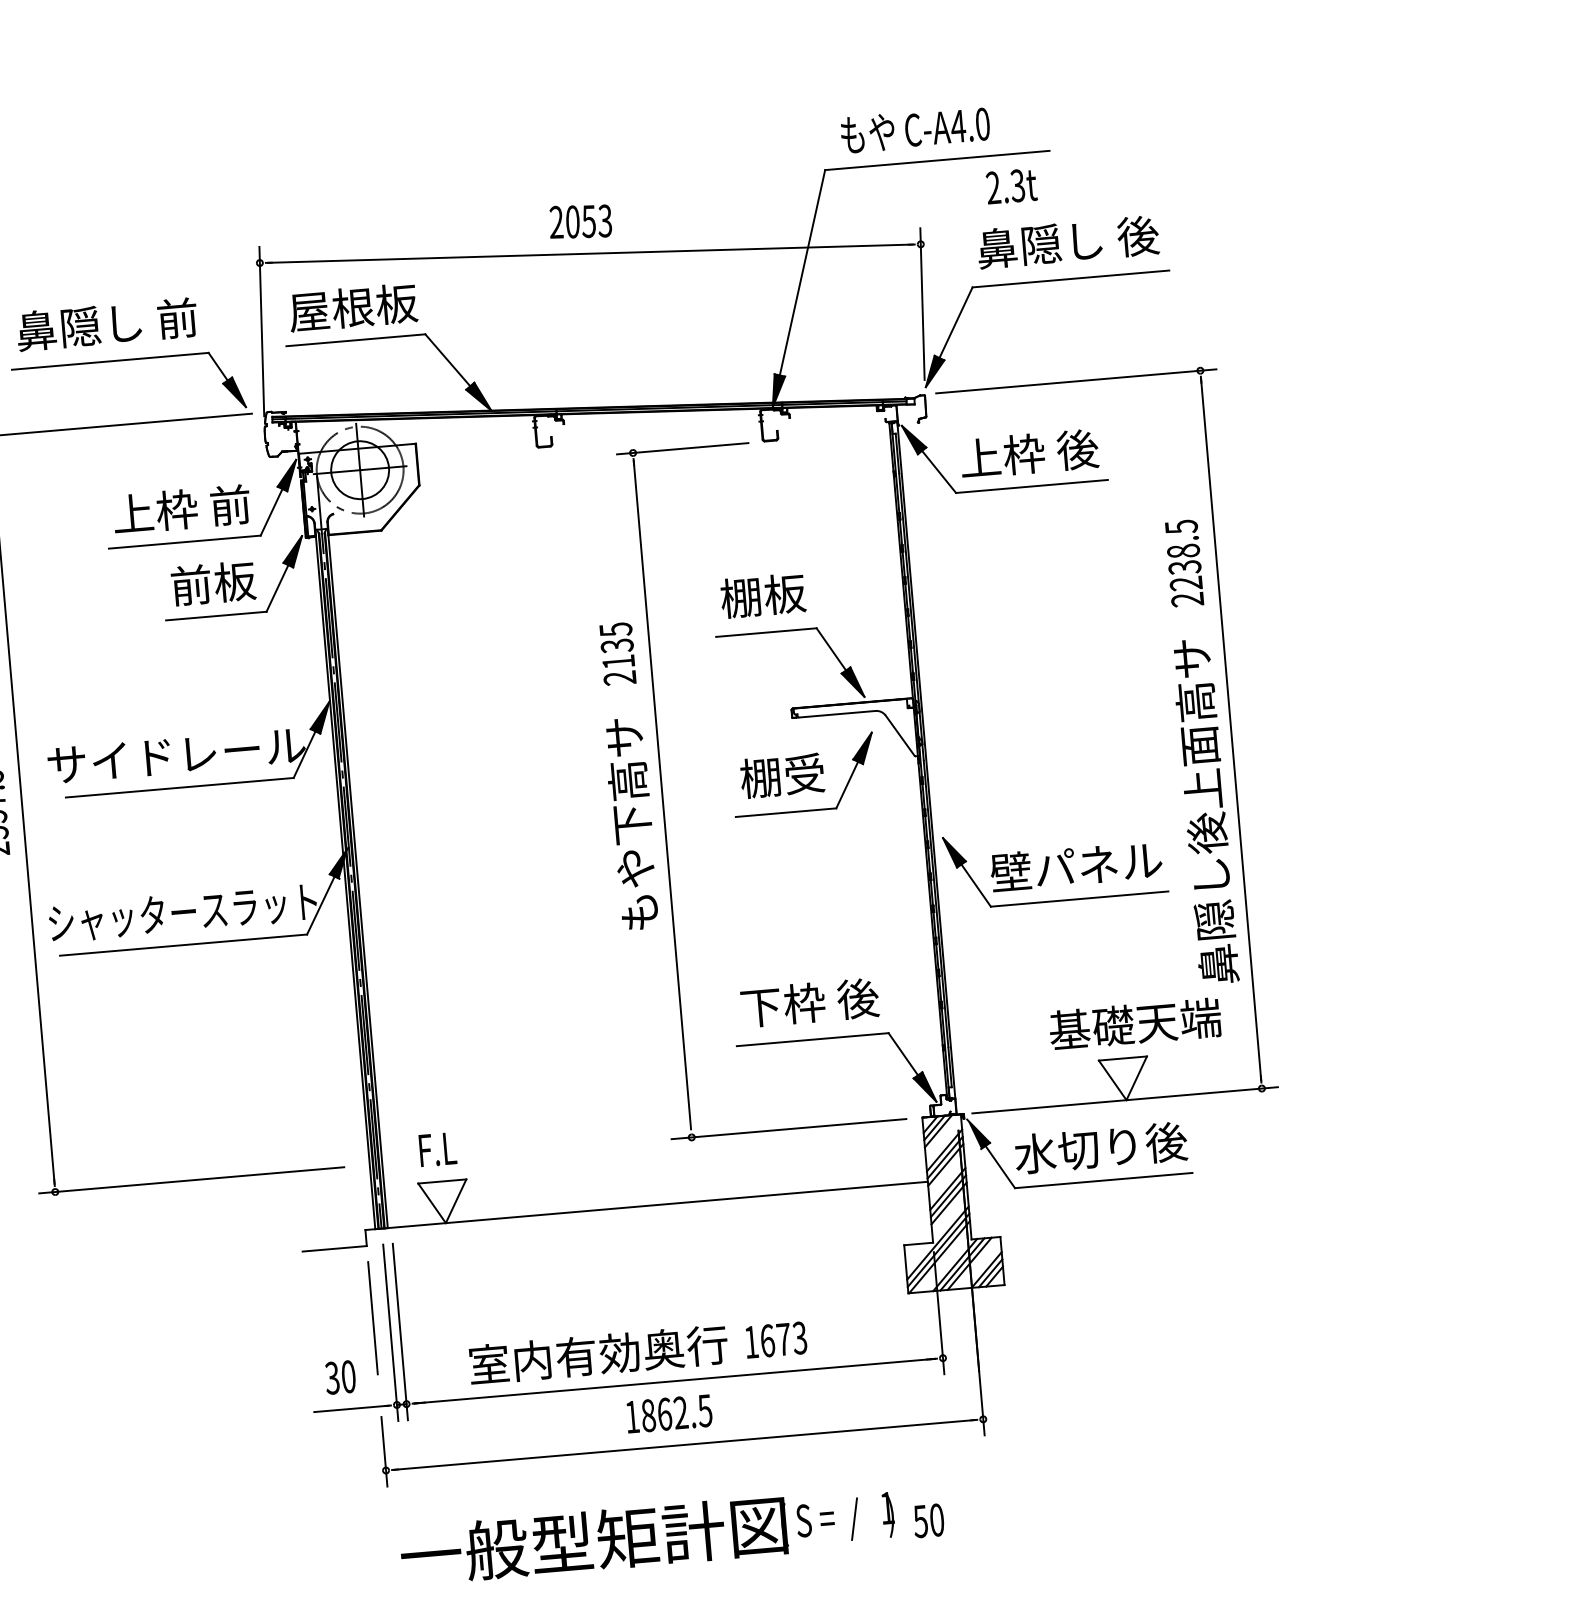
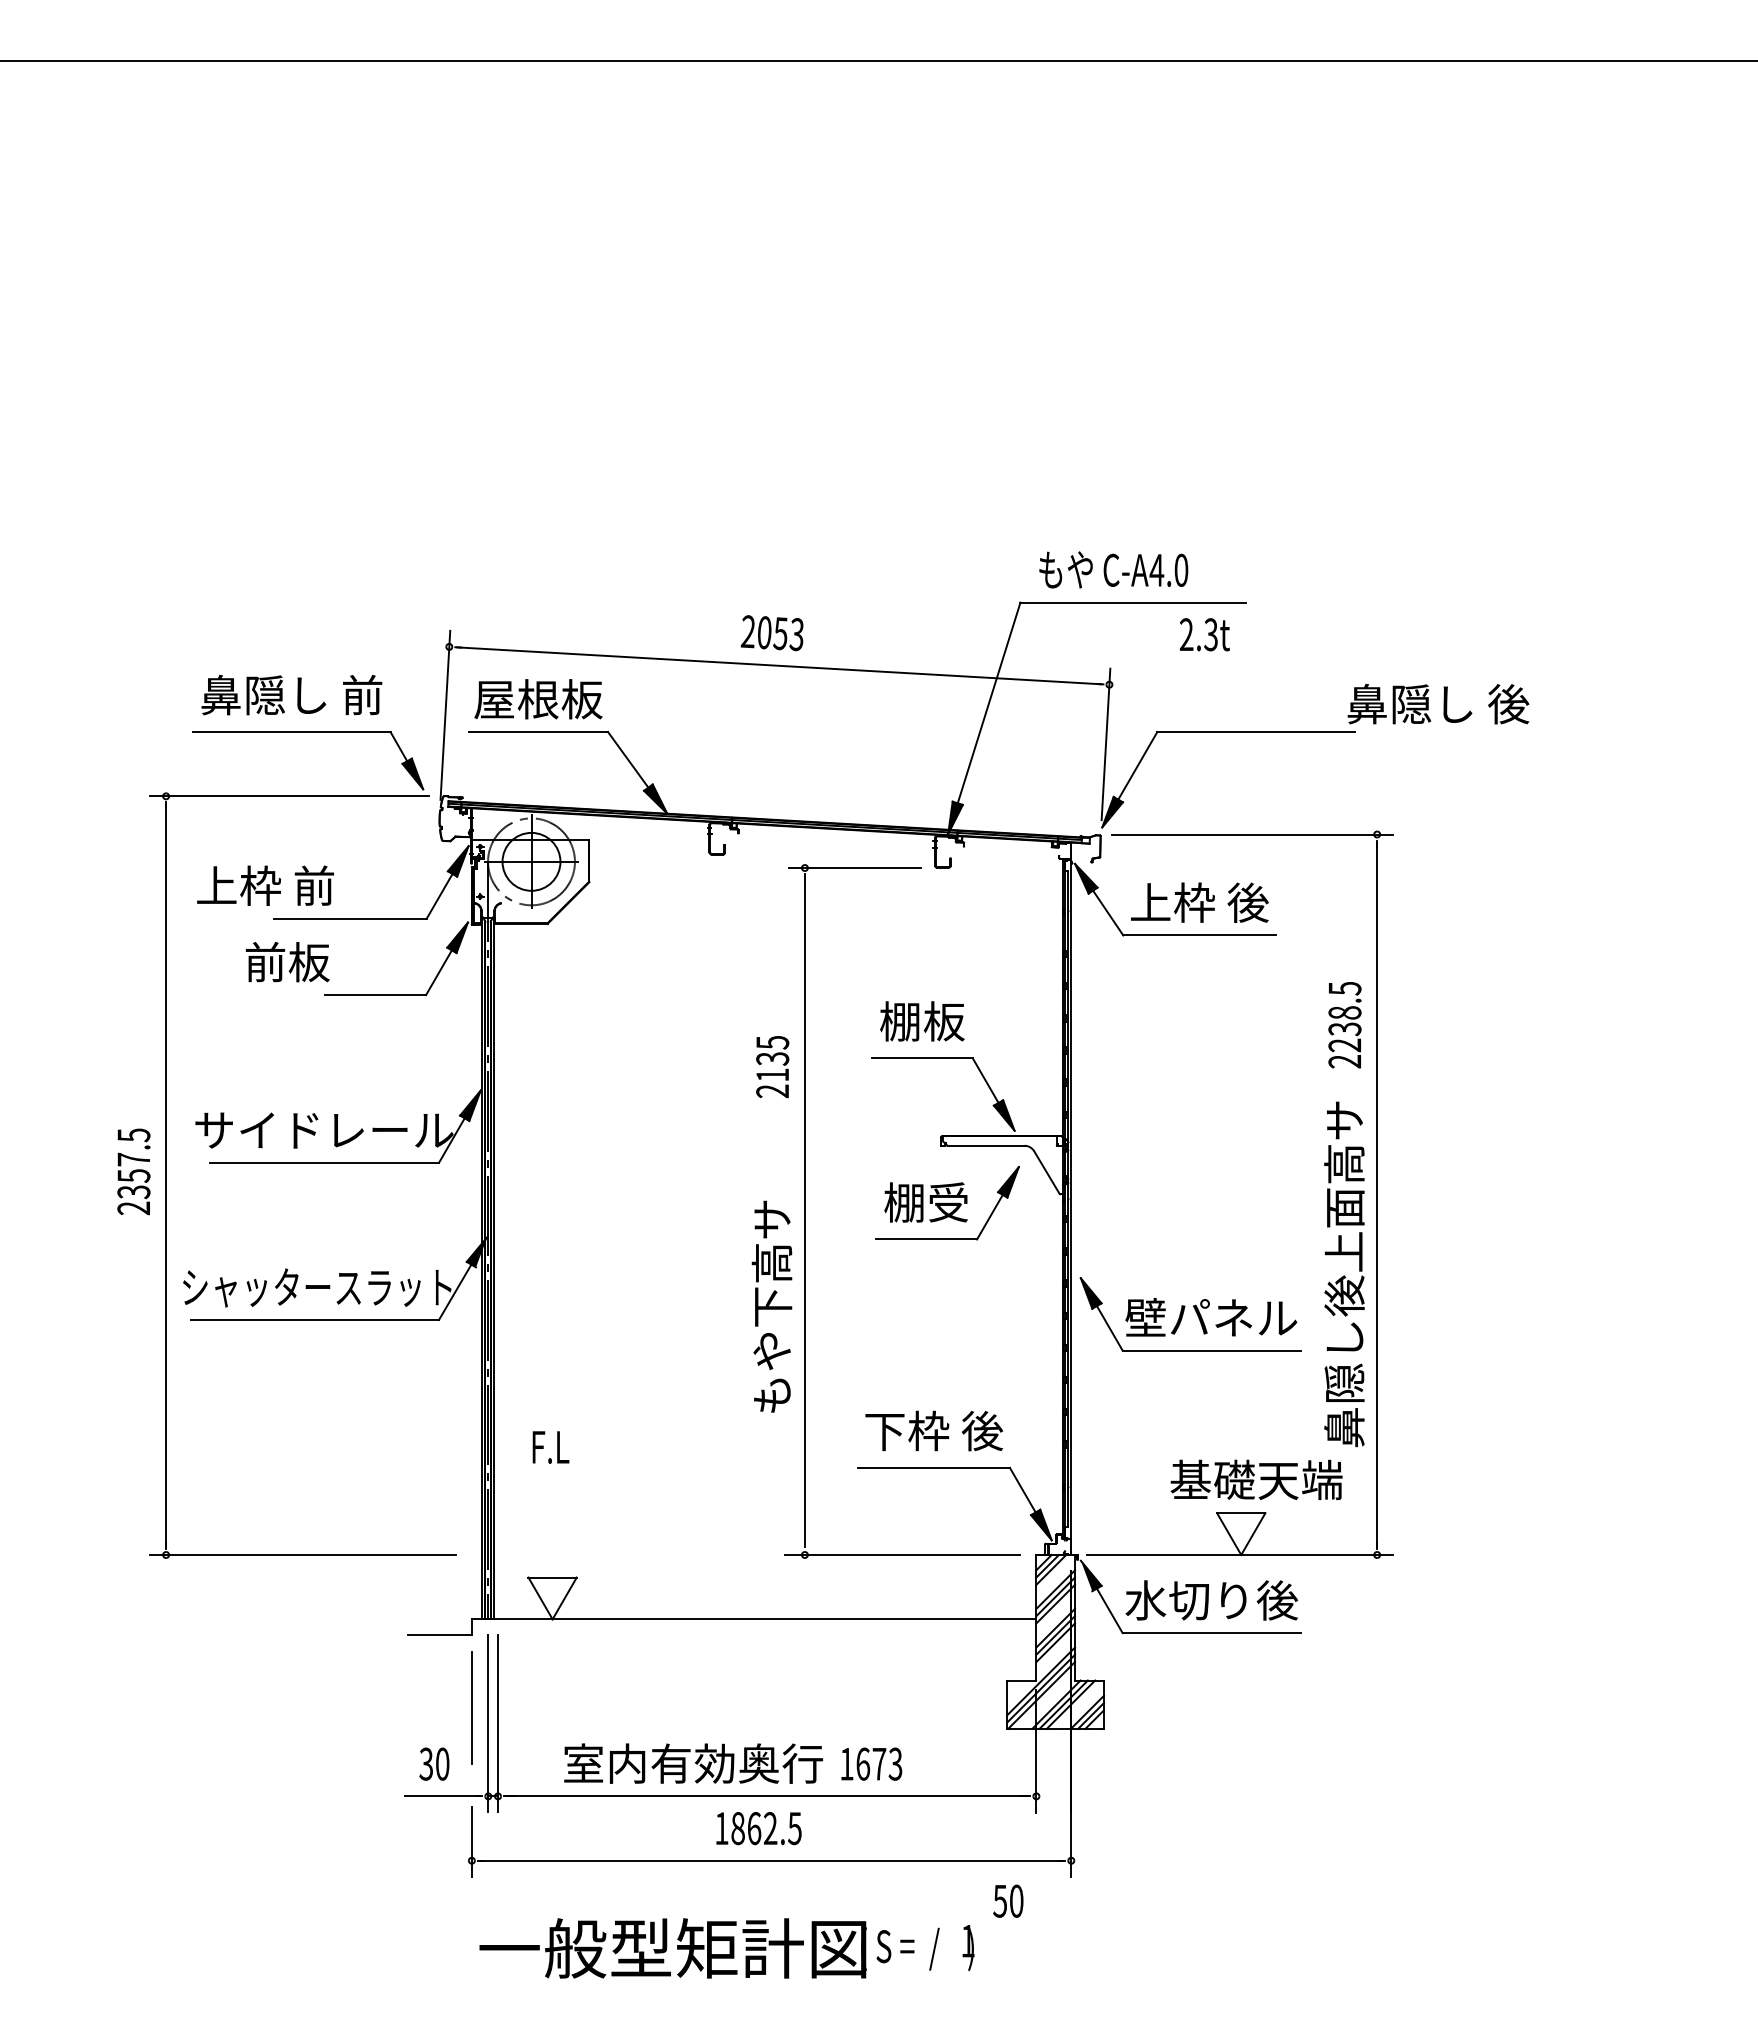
text: (1068, 242) -> (1438, 704), moved
text: (181, 509) -> (265, 885), moved
text: (213, 583) -> (287, 962), moved
text: (631, 823) -> (771, 1306), moved
text: (437, 1149) -> (550, 1447), moved
text: (928, 1520) -> (1008, 1900), moved

